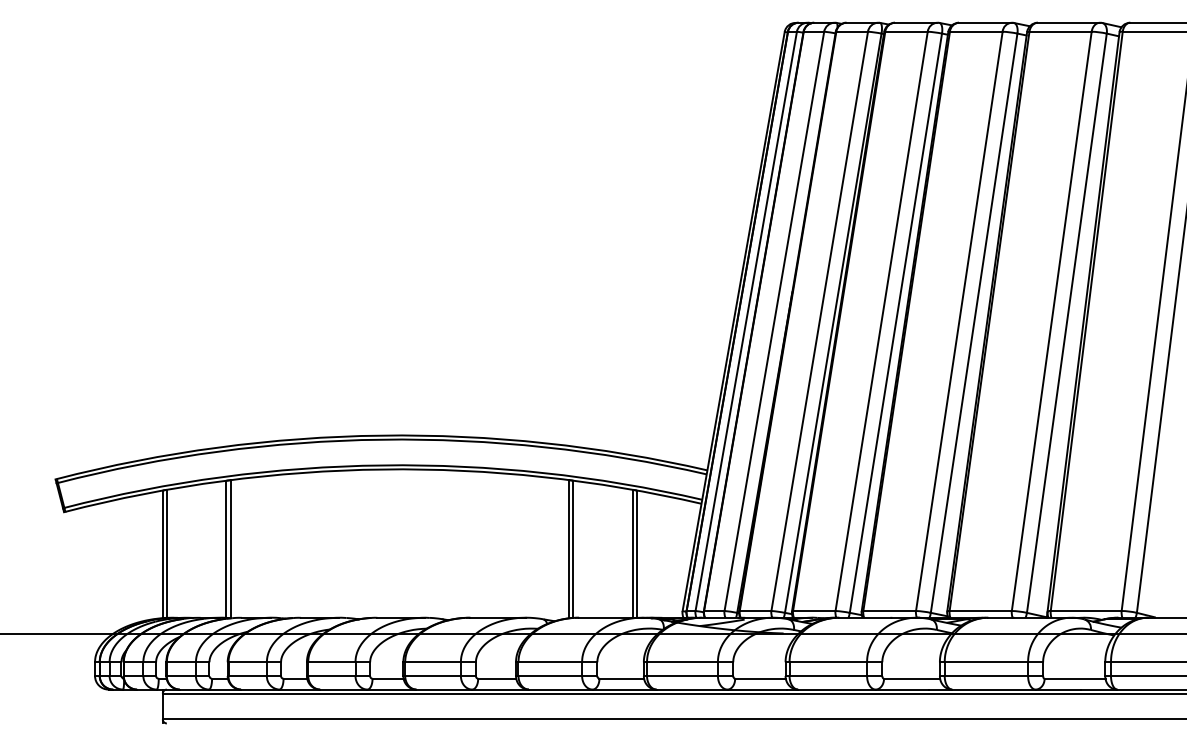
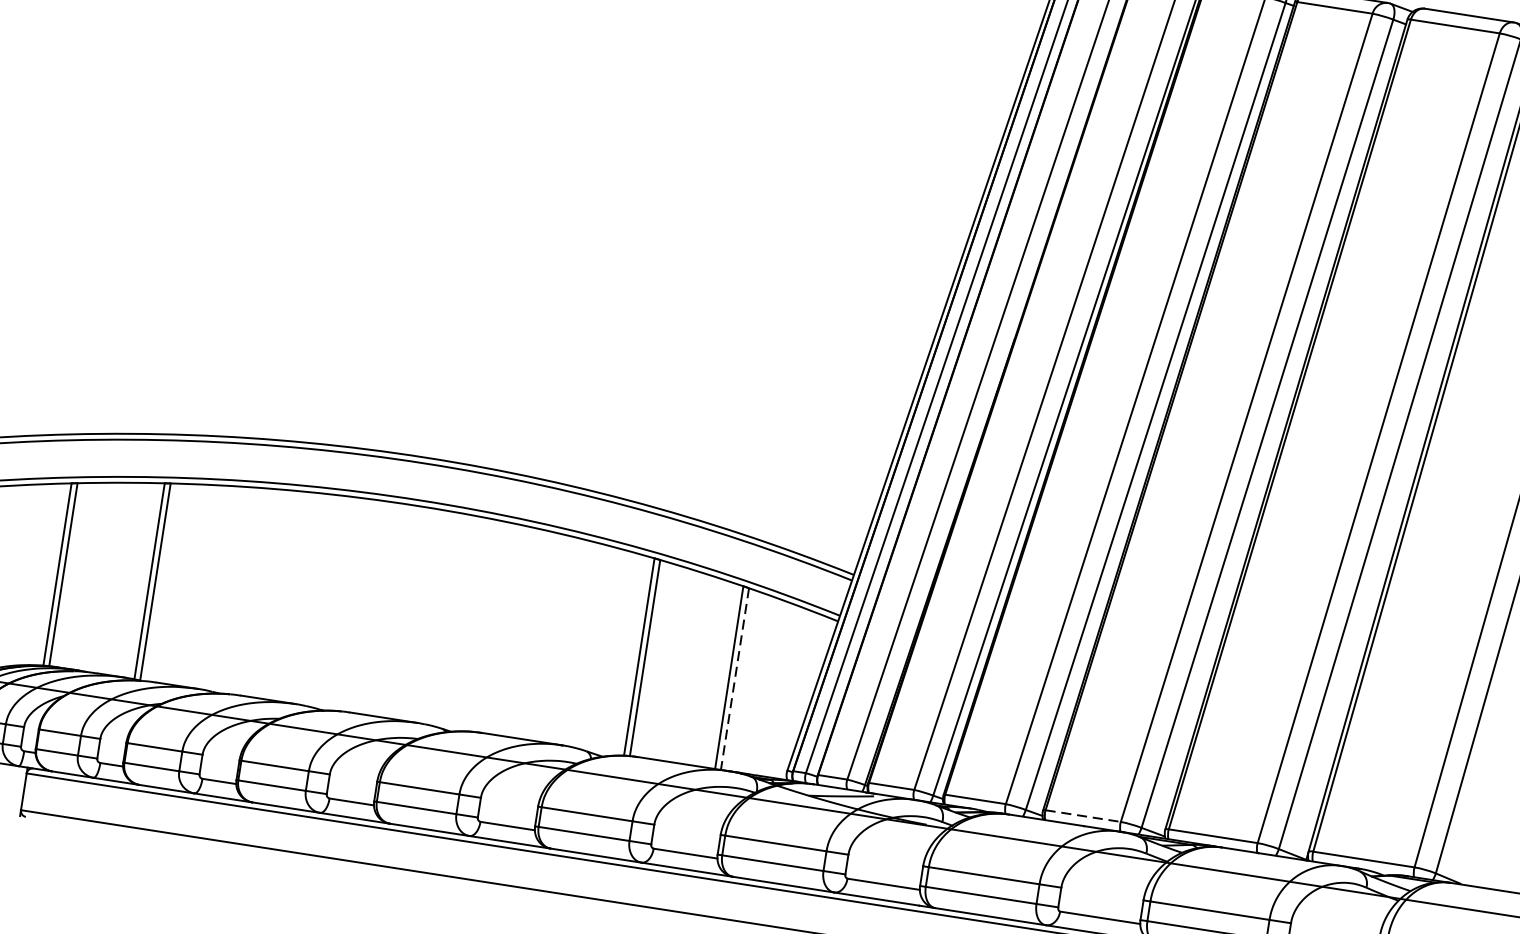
line: (637, 554) -> (735, 679), solid -> dashed
line: (890, 610) -> (1084, 815), solid -> dashed

